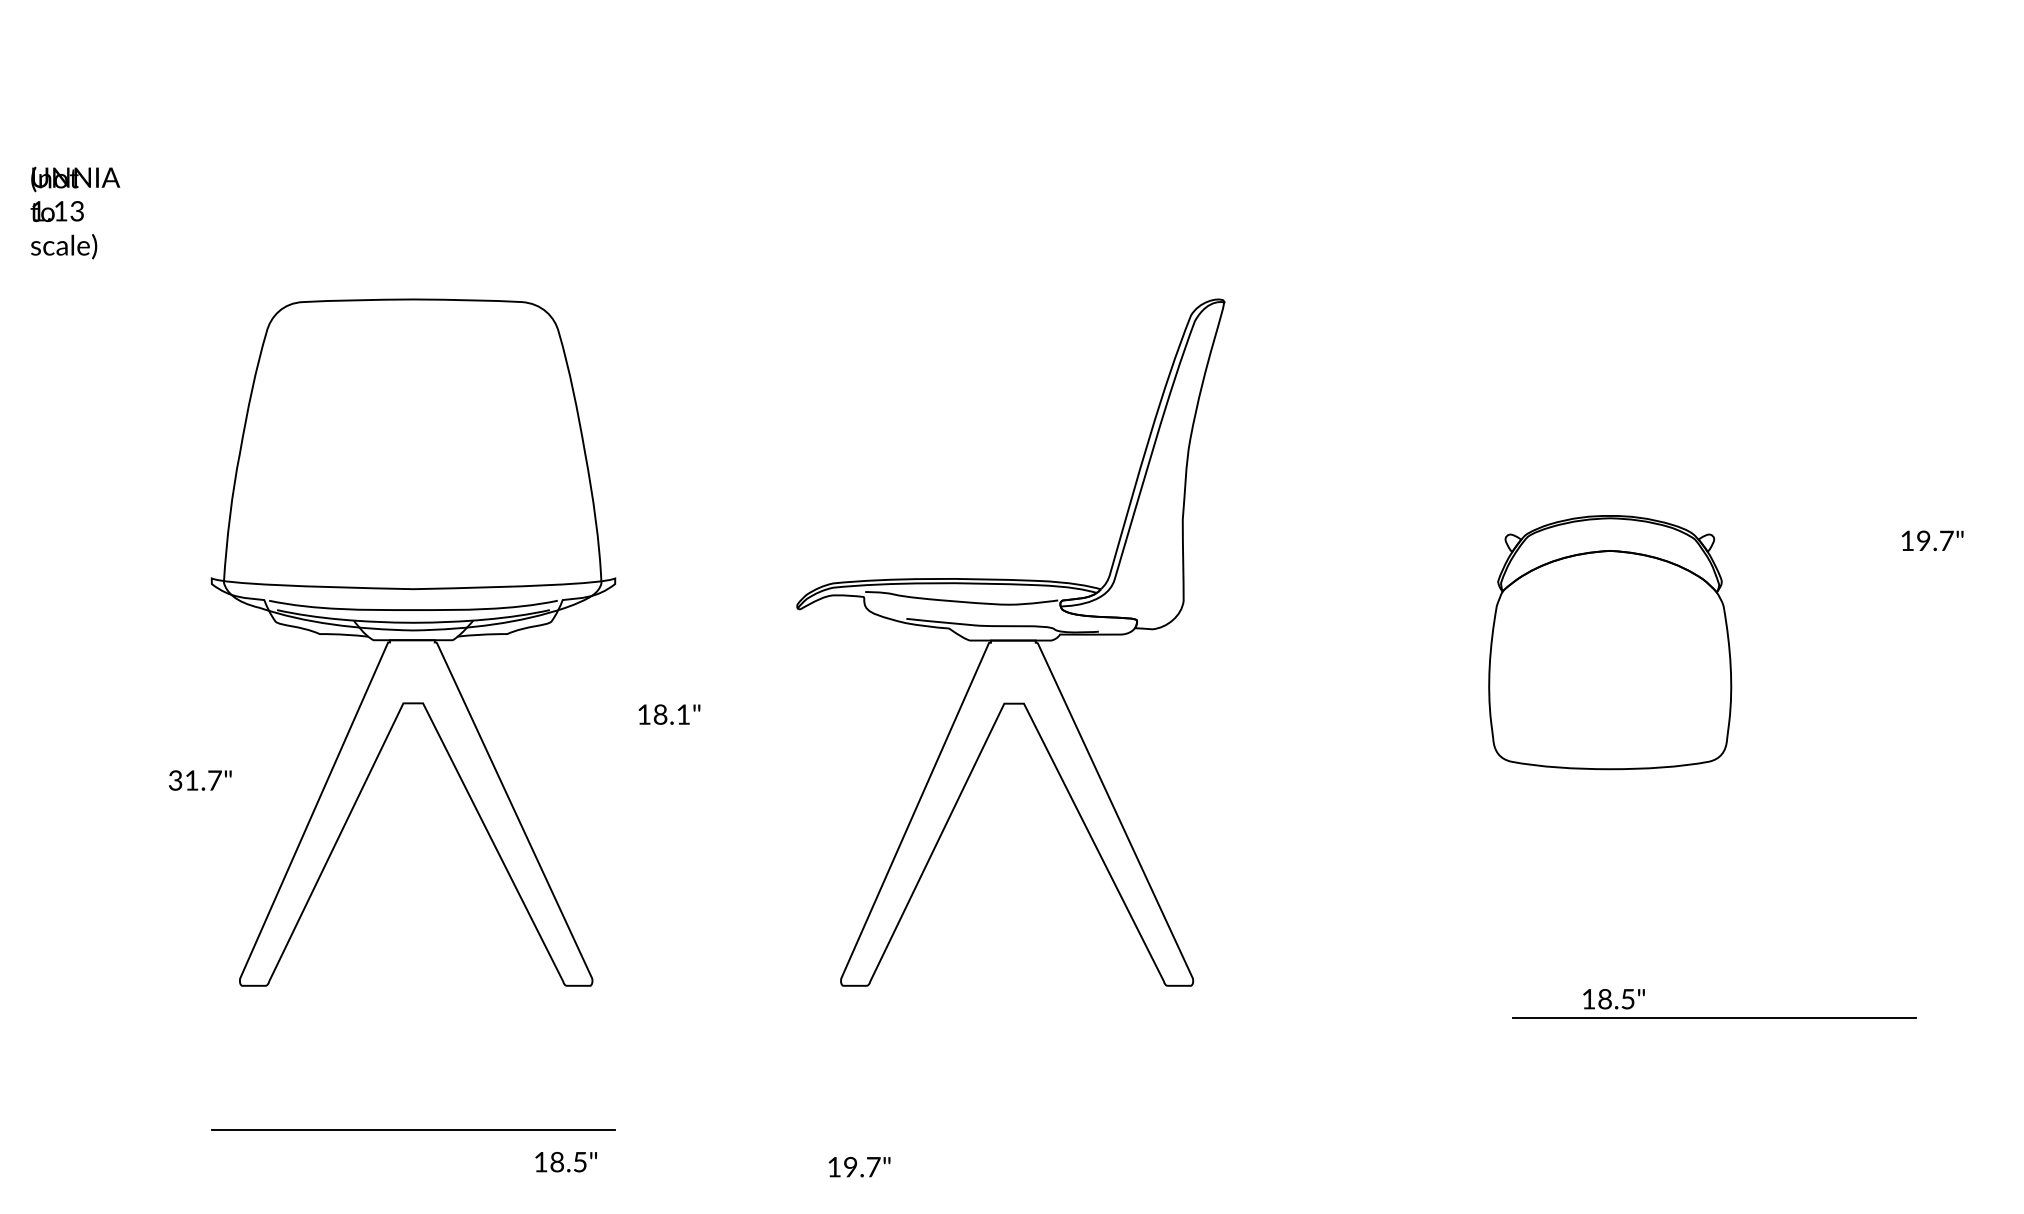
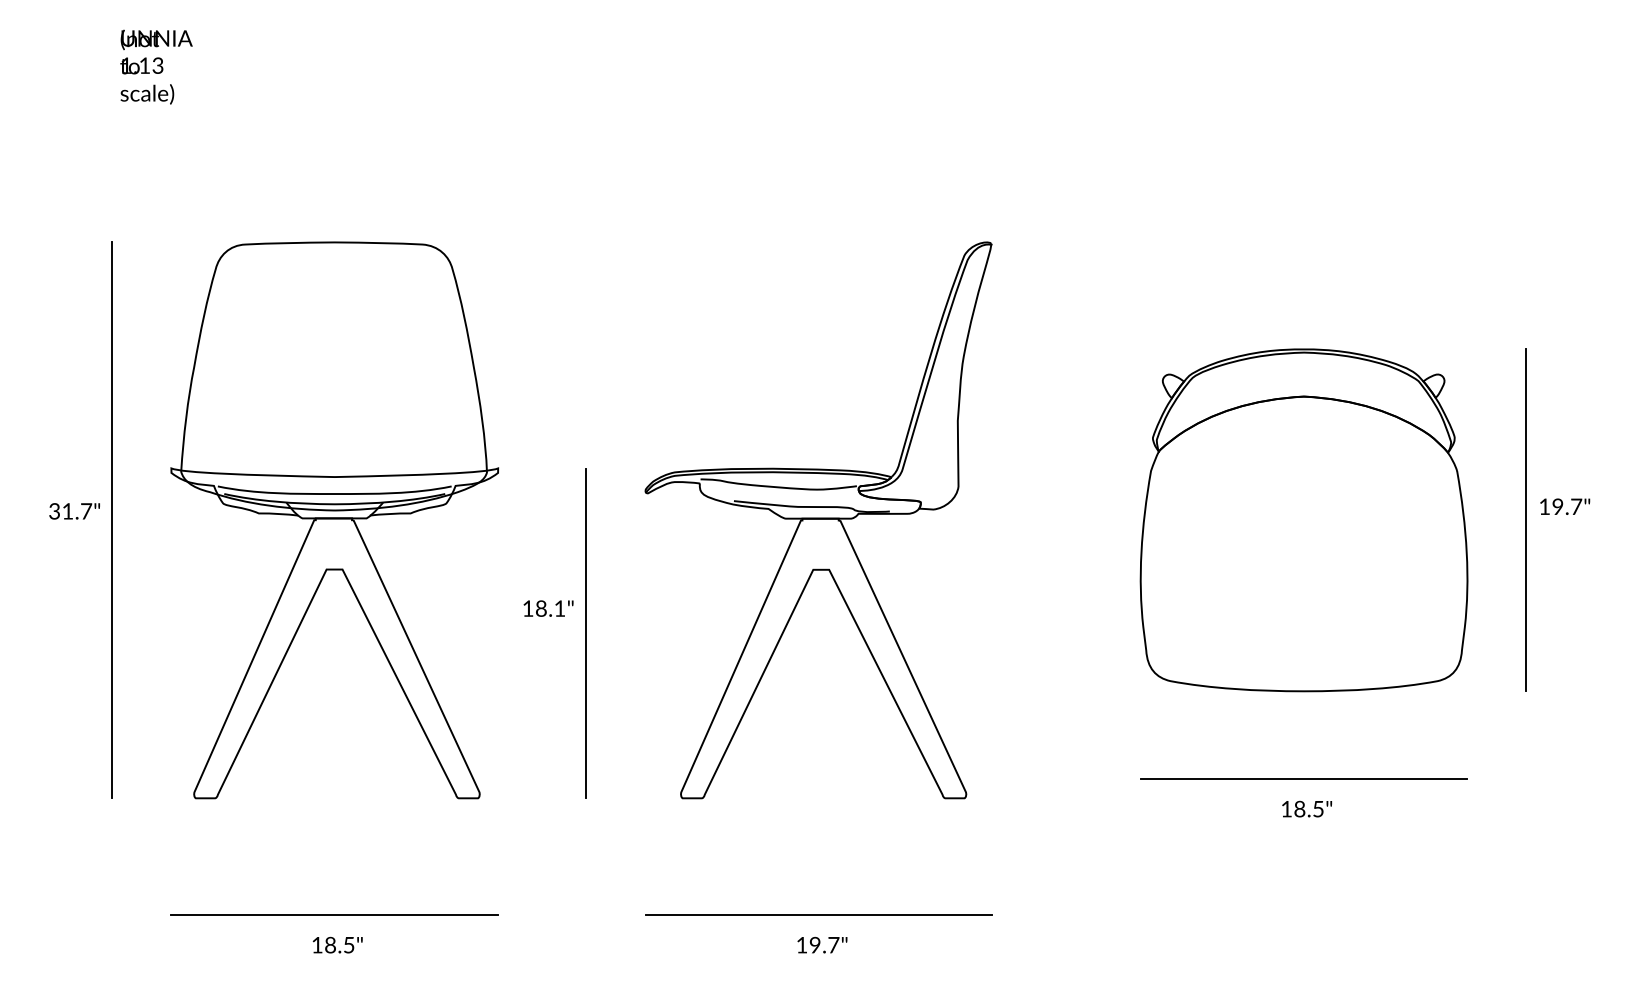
text: (75, 212) -> (156, 66), moved
text: (1932, 540) -> (1565, 506), moved
line: (138, 642) -> (112, 520), added
part: (1609, 642) -> (1303, 520), size x1.67
line: (1884, 642) -> (1526, 520), added
text: (669, 714) -> (548, 608), moved
text: (200, 780) -> (74, 511), moved
line: (724, 781) -> (586, 632), added
line: (1714, 1017) -> (1304, 778), moved
line: (1011, 1130) -> (819, 915), added
text: (565, 1162) -> (337, 945), moved
text: (859, 1167) -> (822, 945), moved

